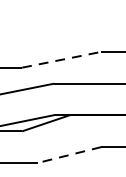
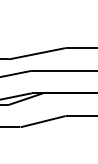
line: (61, 59) -> (37, 53), dashed -> solid
line: (68, 154) -> (42, 121), dashed -> solid

